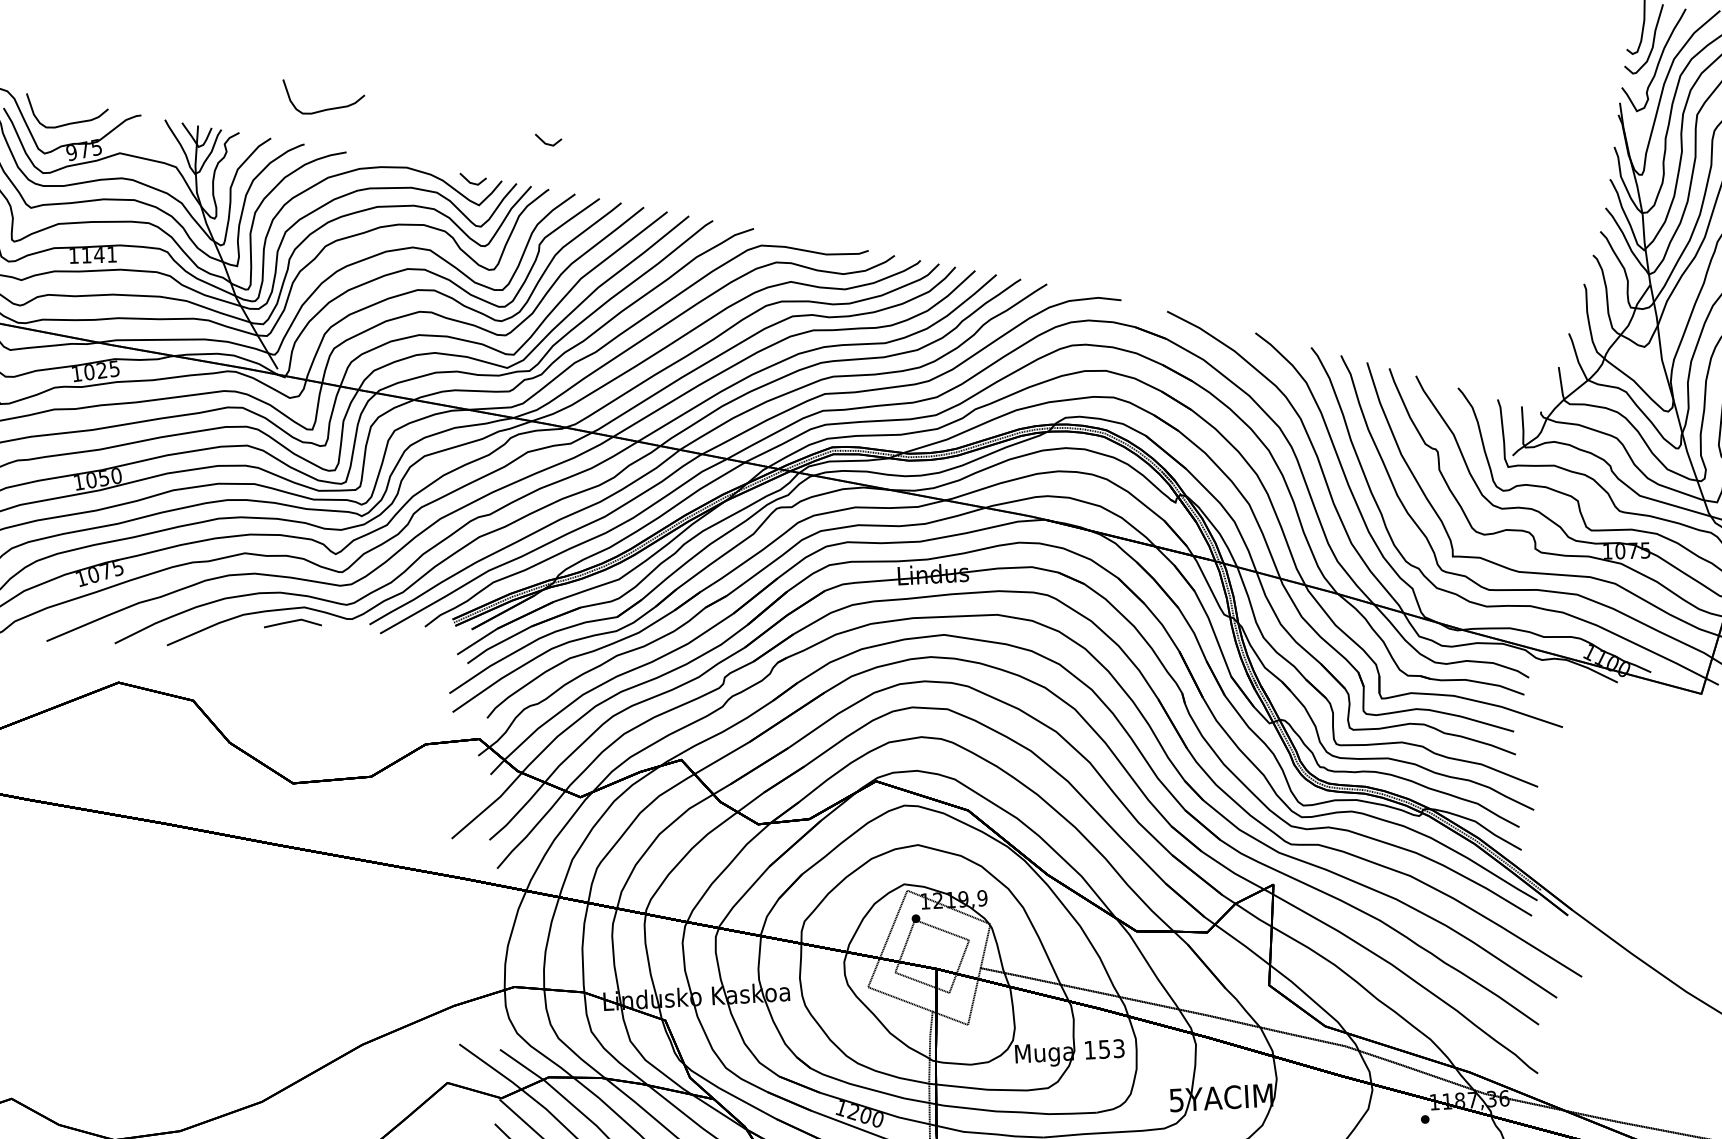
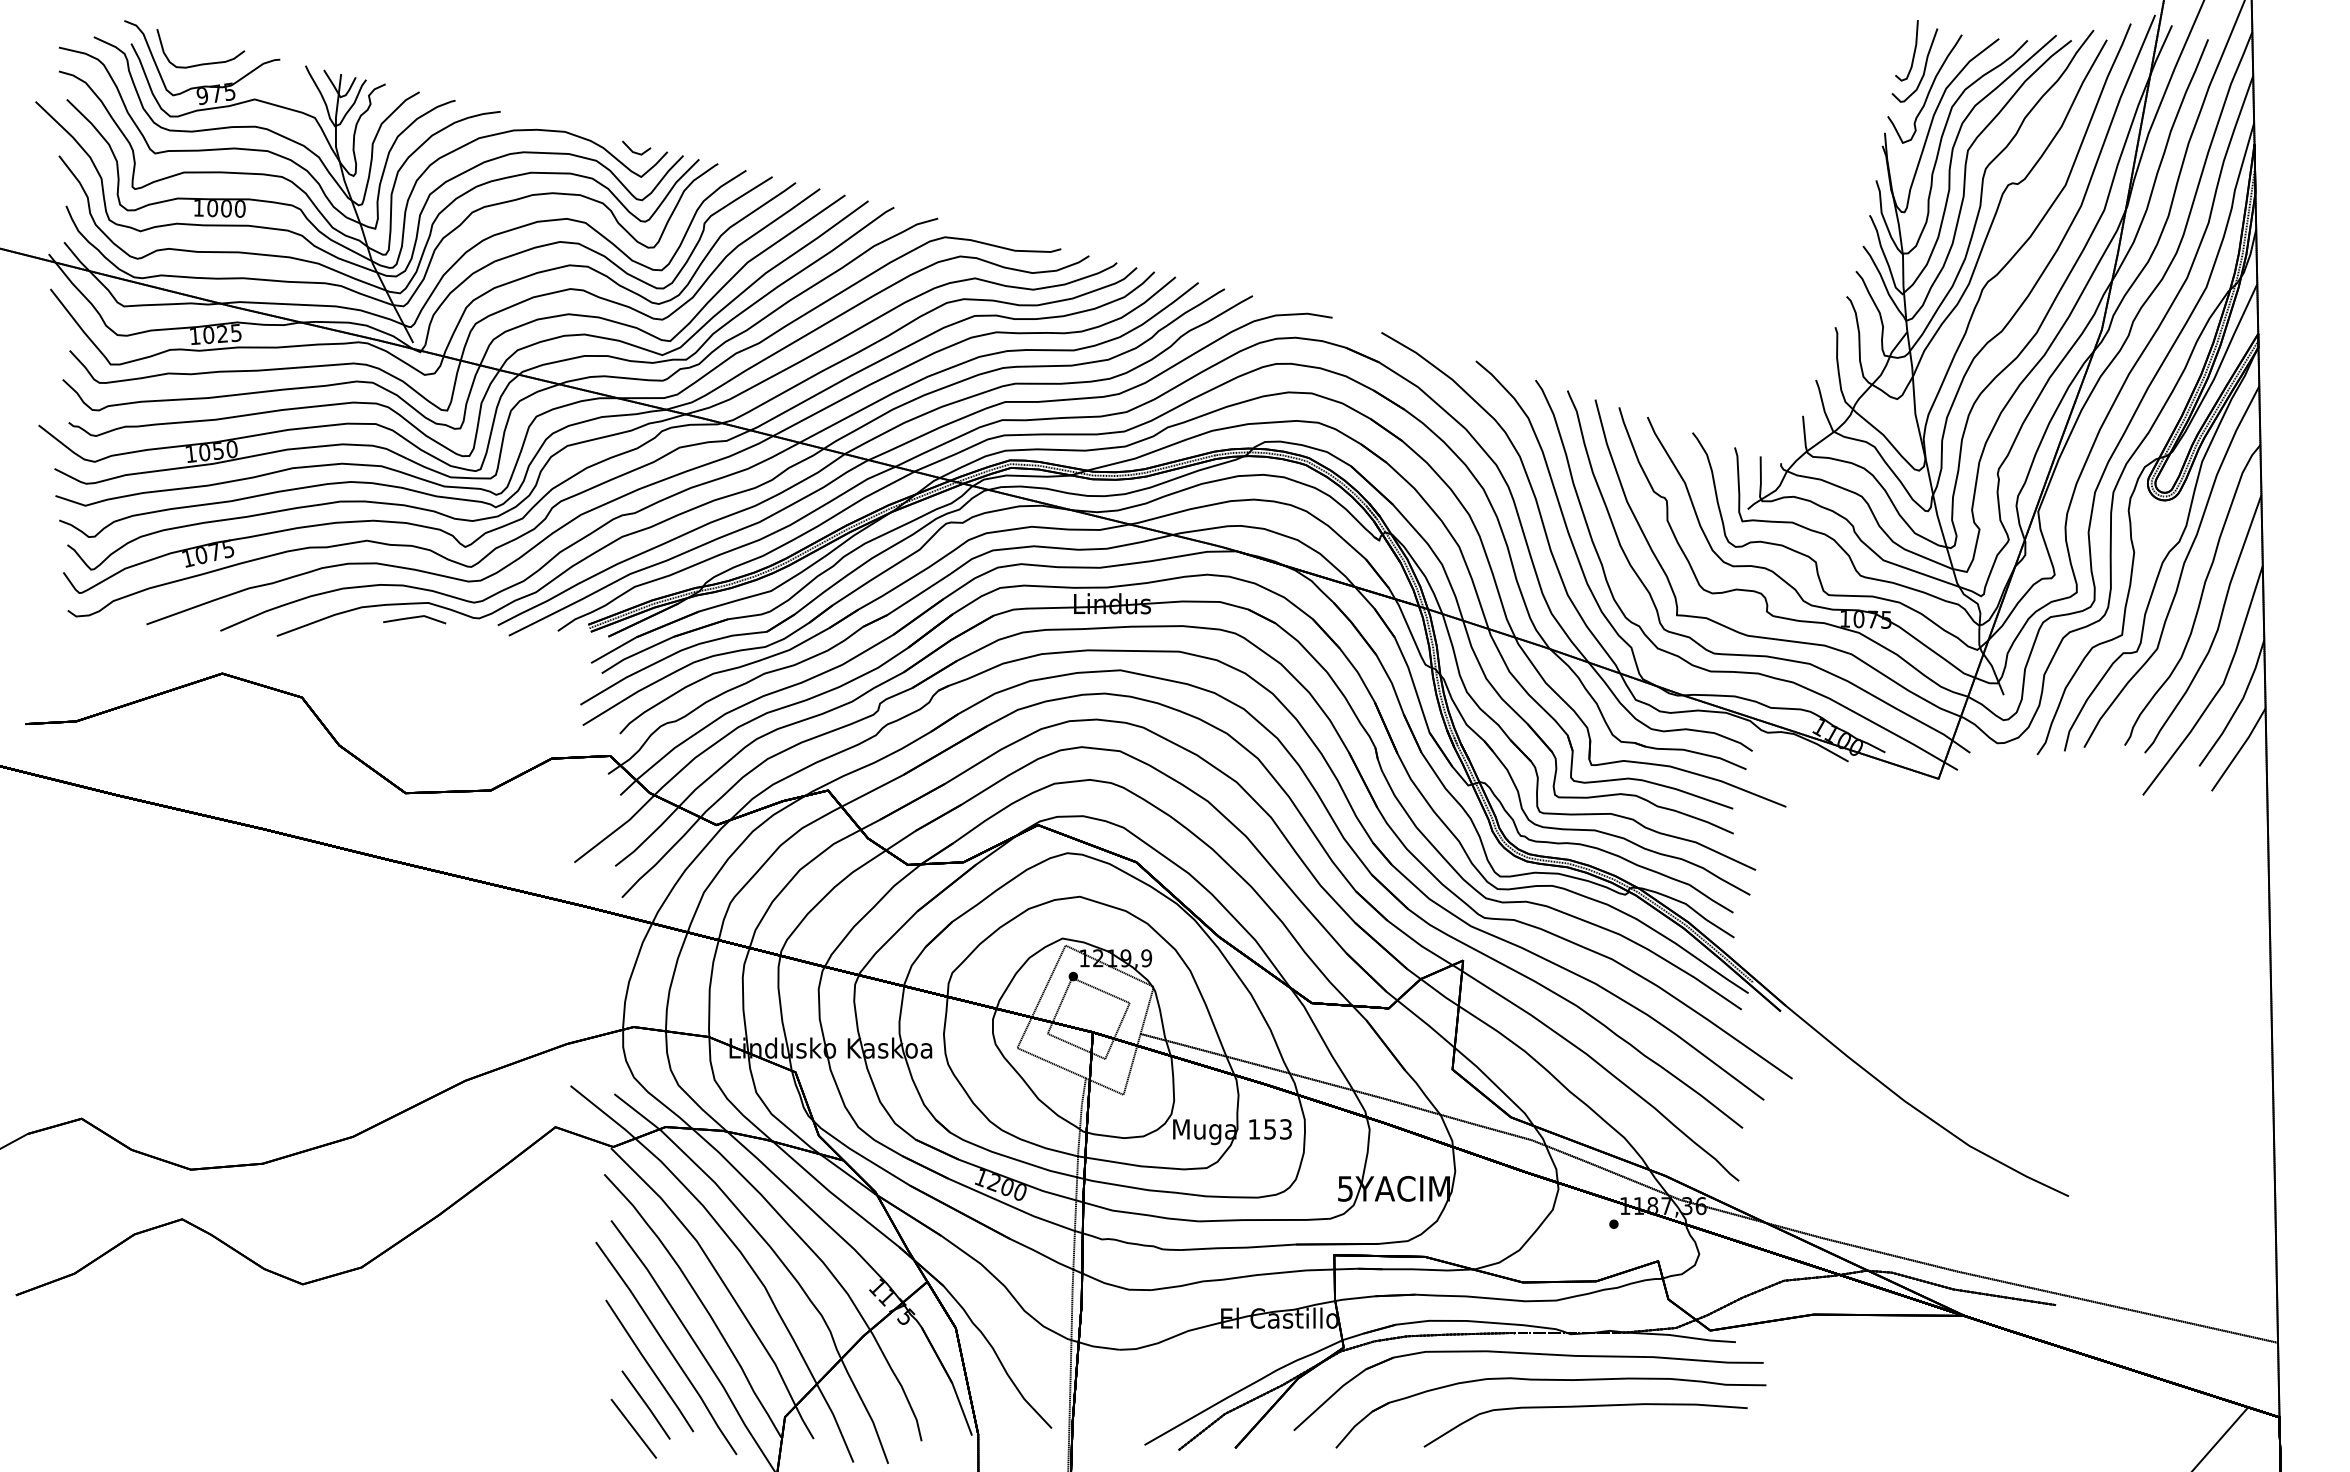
curve: (324, 109) -> (479, 63), removed
line: (547, 143) -> (719, 113), removed
text: (99, 254) -> (226, 208), 1141 -> 1000

